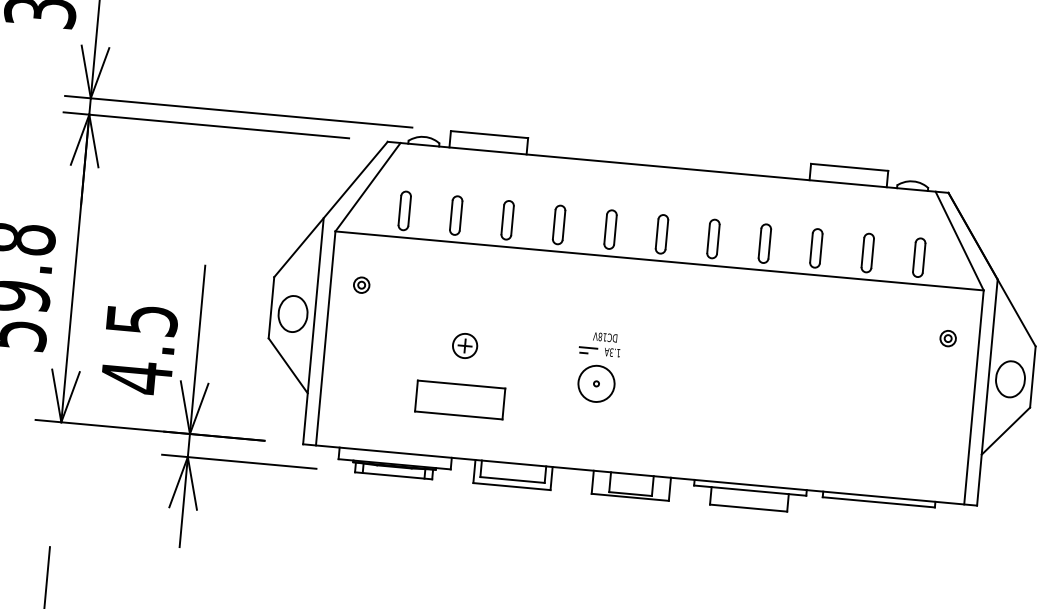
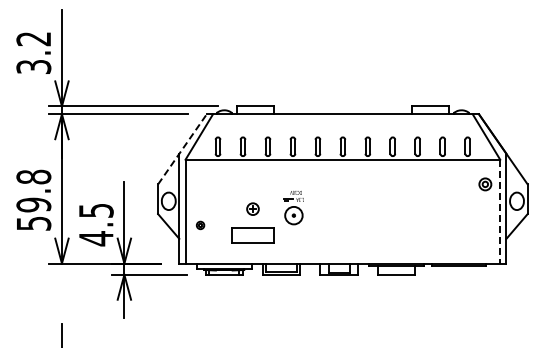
line: (331, 209) -> (182, 149), solid -> dashed
part: (361, 285) -> (200, 225), moved
part: (946, 338) -> (484, 184), size x1.6
part: (596, 369) -> (293, 208), moved
line: (974, 397) -> (500, 211), solid -> dashed

